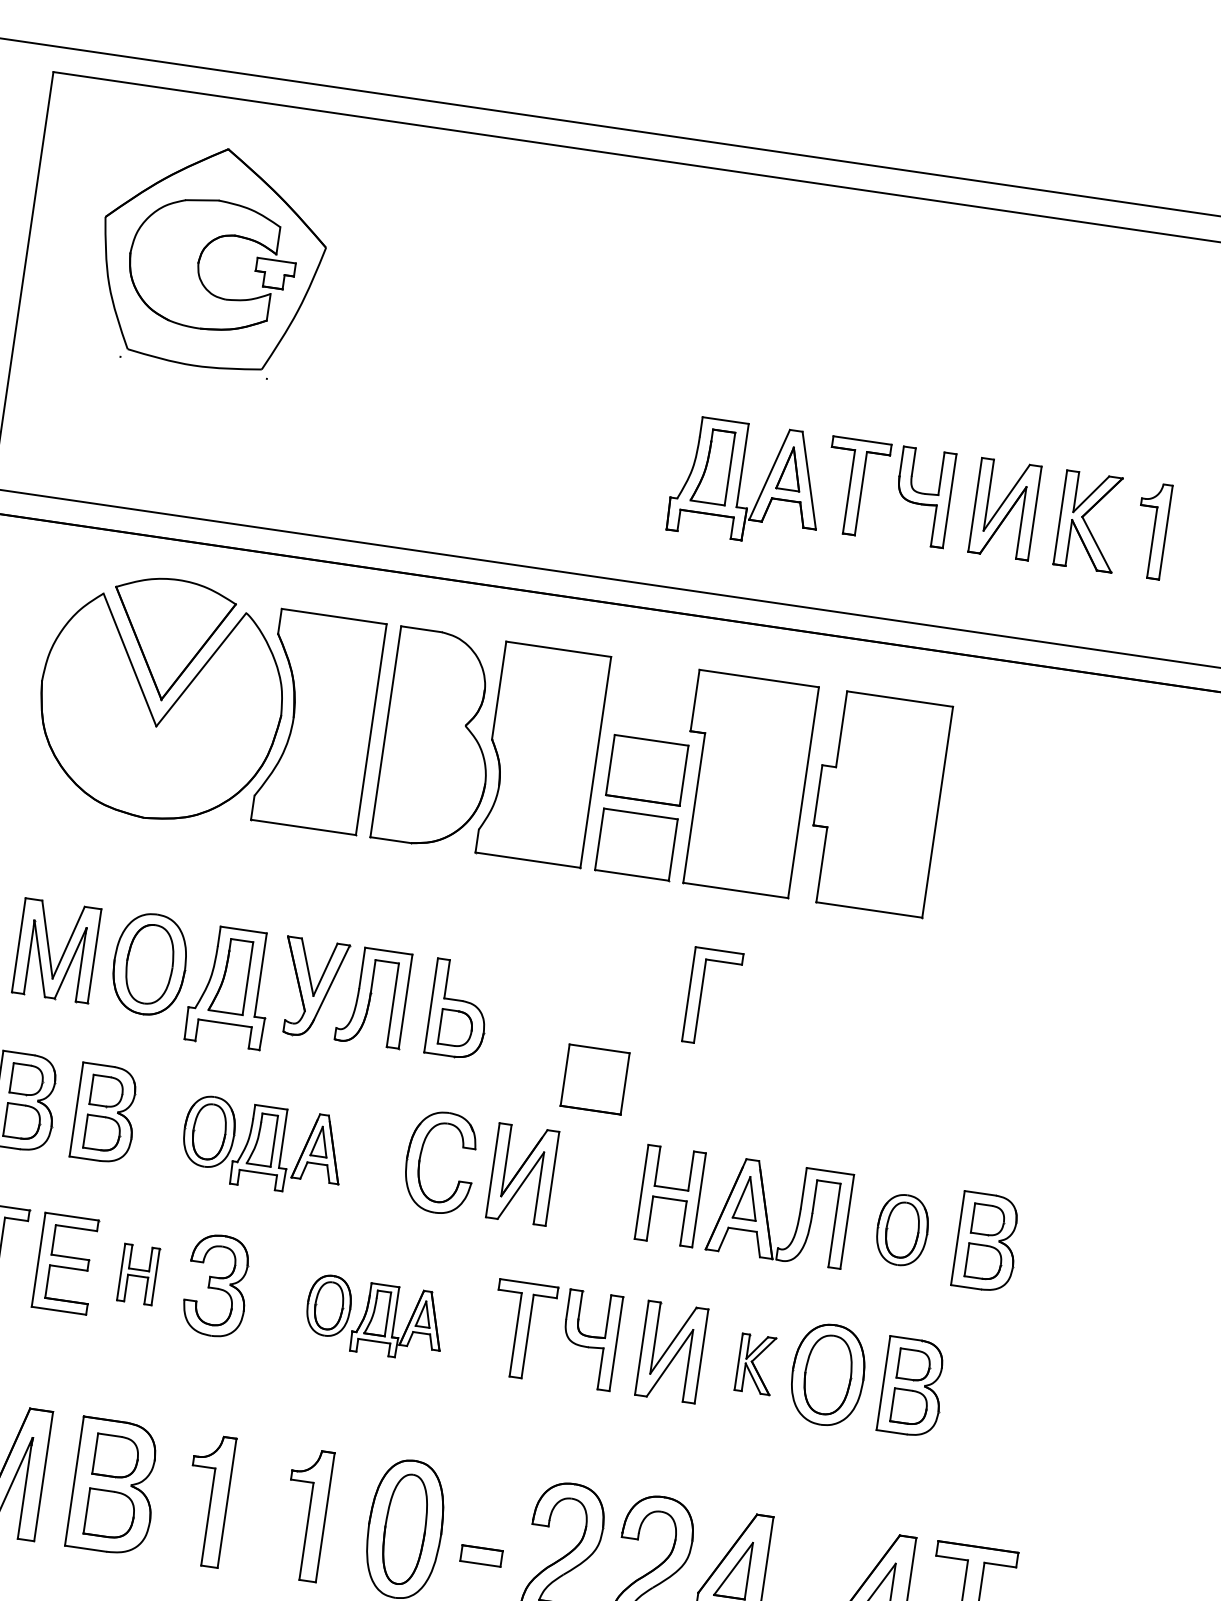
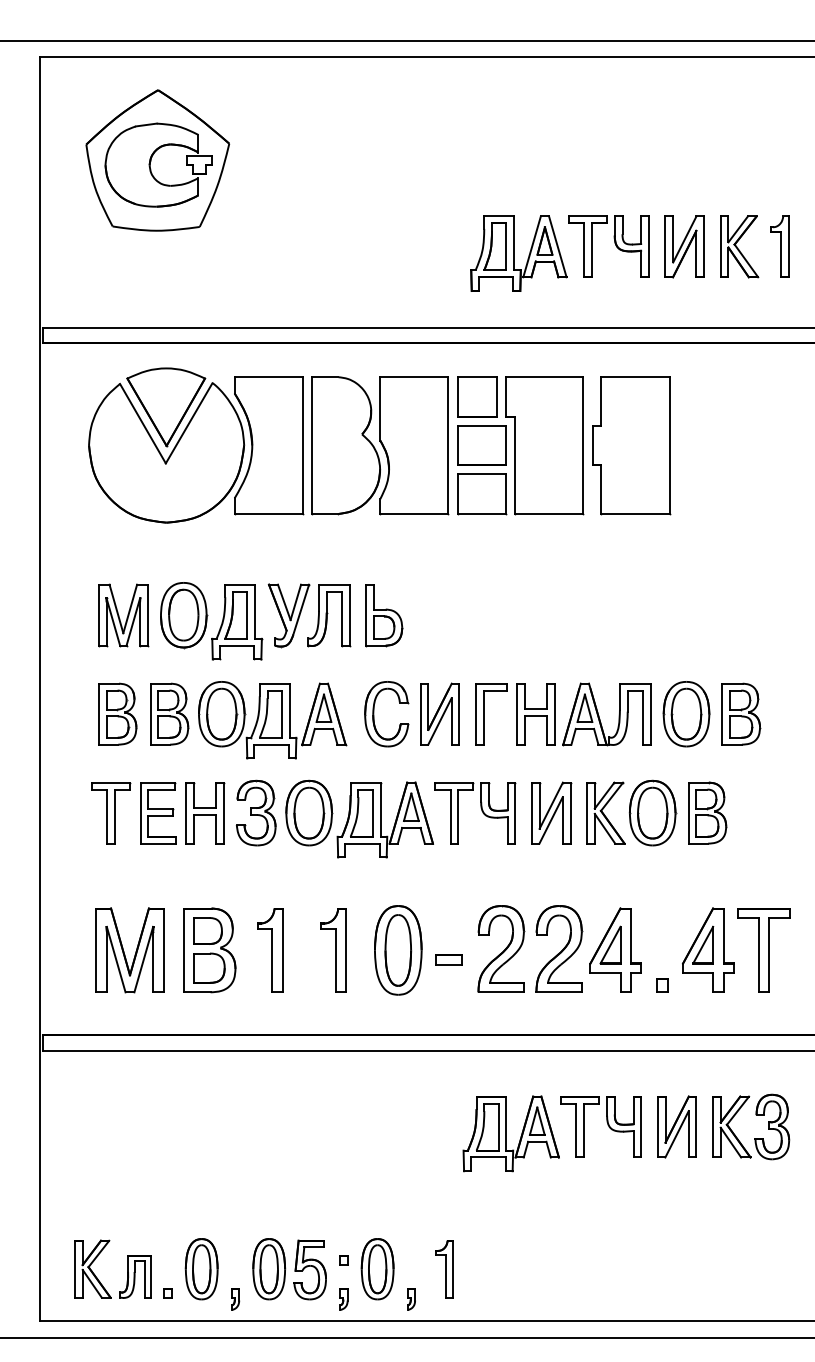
part: (702, 996) -> (484, 714), moved
part: (595, 1078) -> (477, 396), moved
part: (262, 1146) -> (272, 720), size x1.43
part: (902, 1230) -> (686, 714), size x1.43
part: (138, 1274) -> (205, 813), size x1.67
part: (375, 1317) -> (359, 818), size x1.67
part: (755, 1363) -> (605, 812), size x1.67

